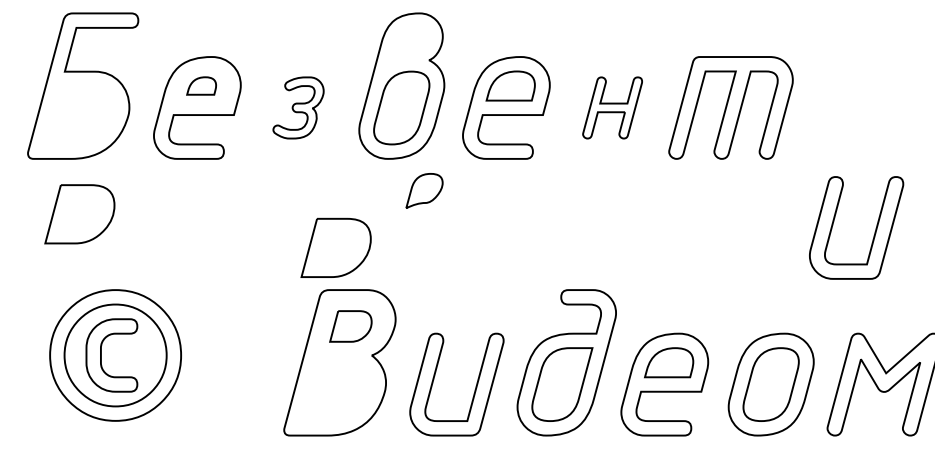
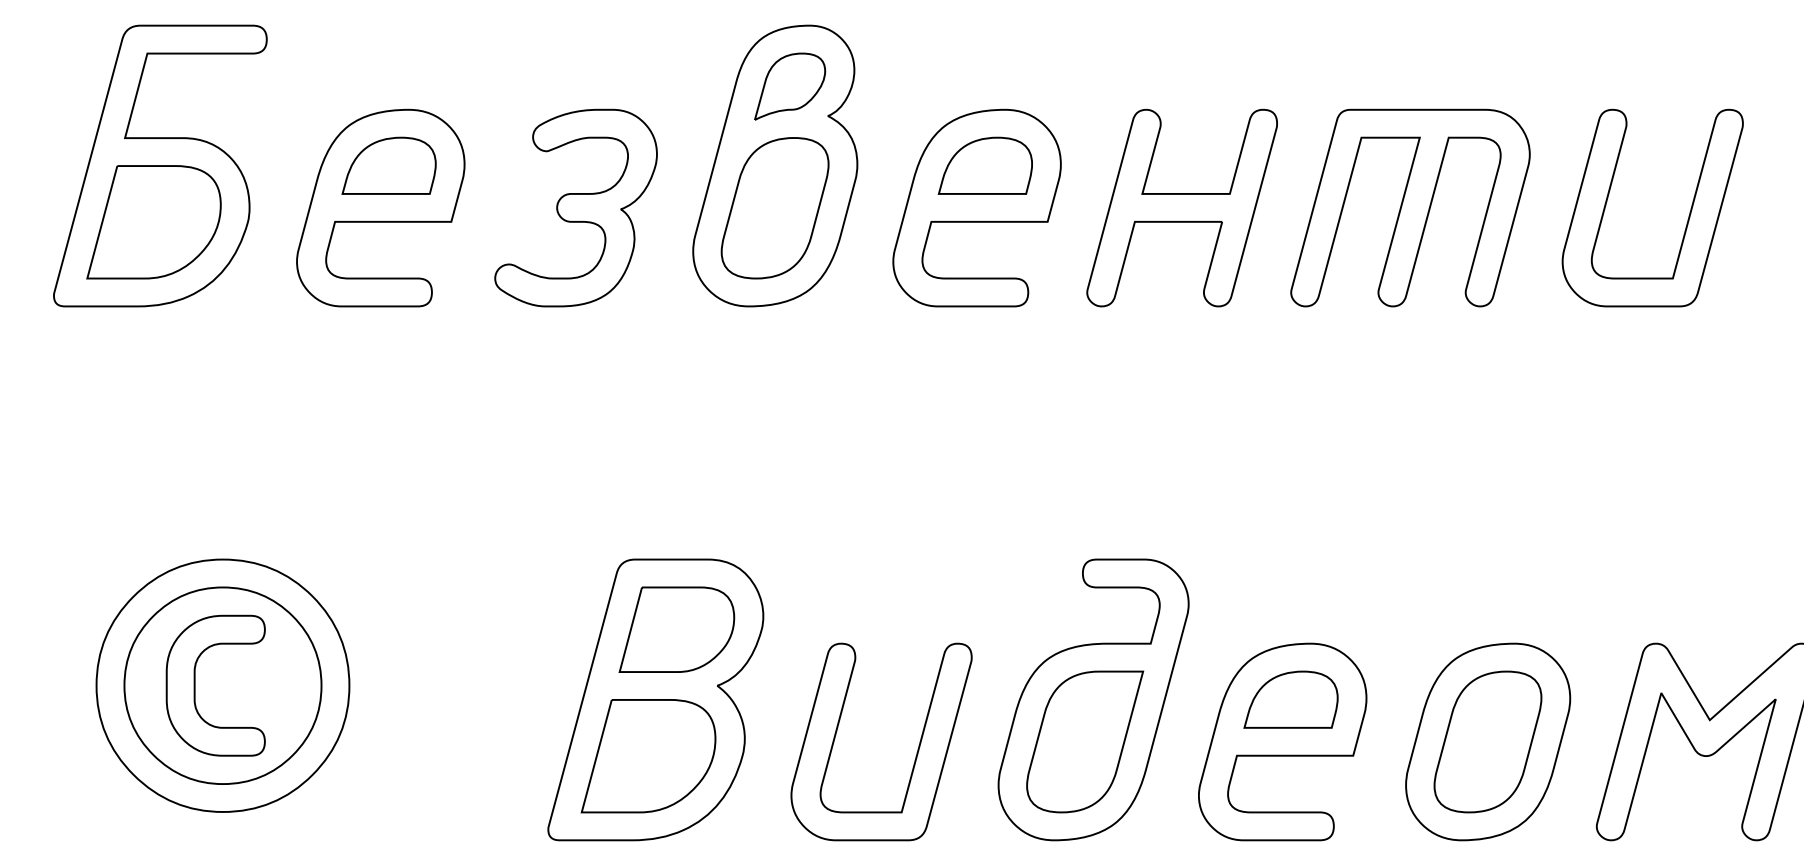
part: (201, 85) -> (388, 164), size x1.67
part: (298, 107) -> (575, 207), size x1.67
part: (612, 107) -> (1181, 207), size x1.67
part: (424, 190) -> (790, 85), moved
part: (79, 214) -> (153, 222), moved
part: (874, 231) -> (1687, 214), moved
part: (335, 247) -> (647, 755), moved
part: (350, 326) -> (676, 629), size x1.43

